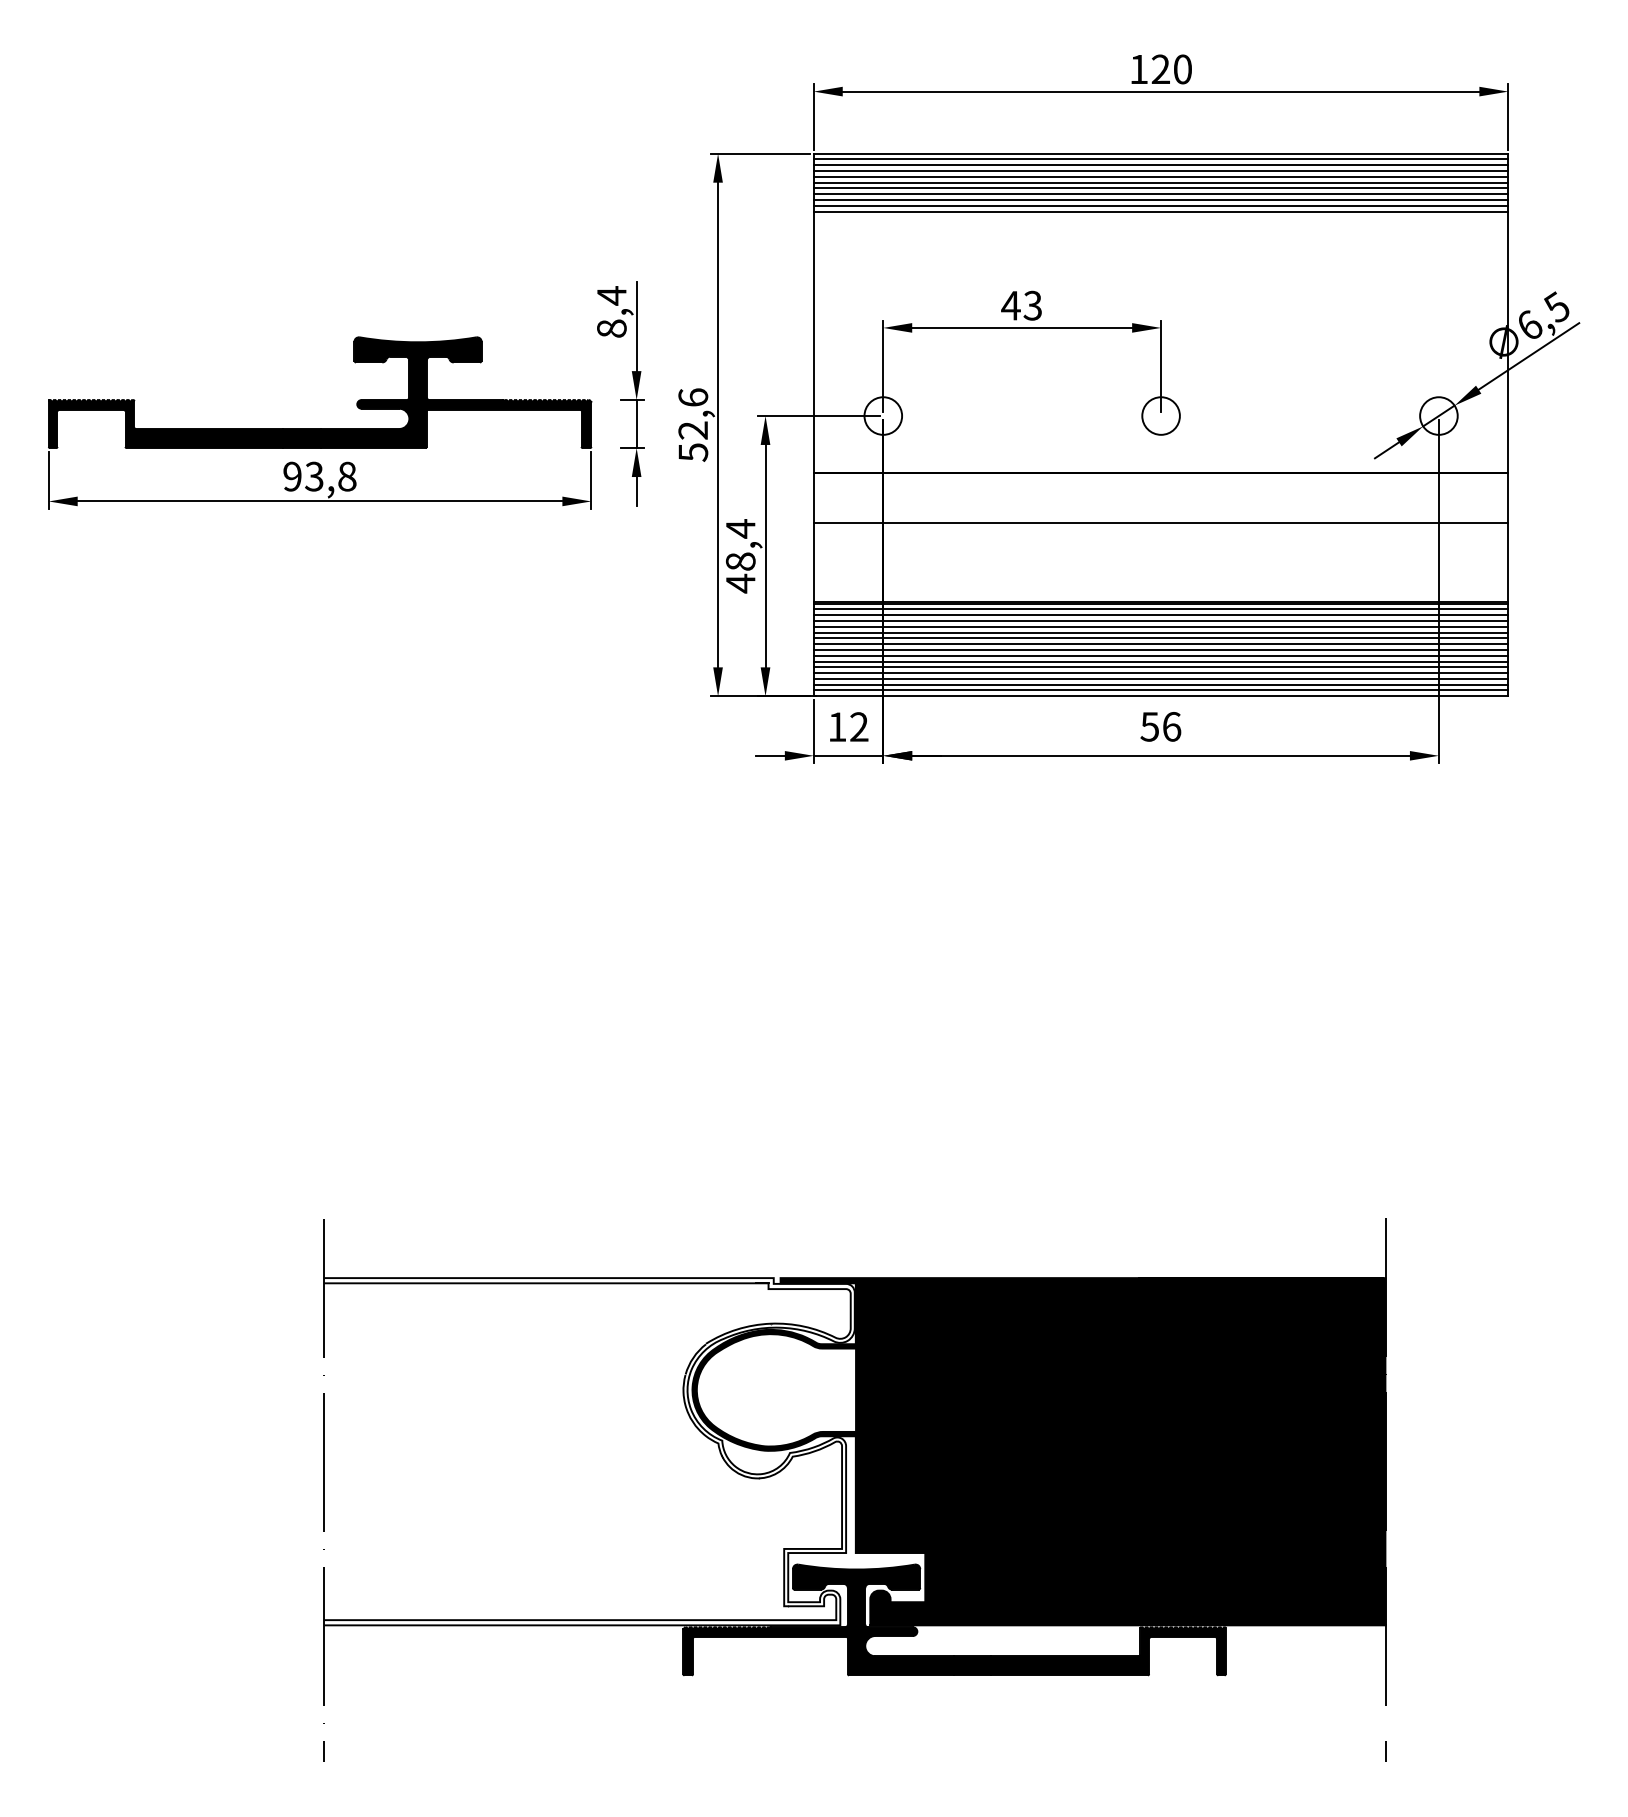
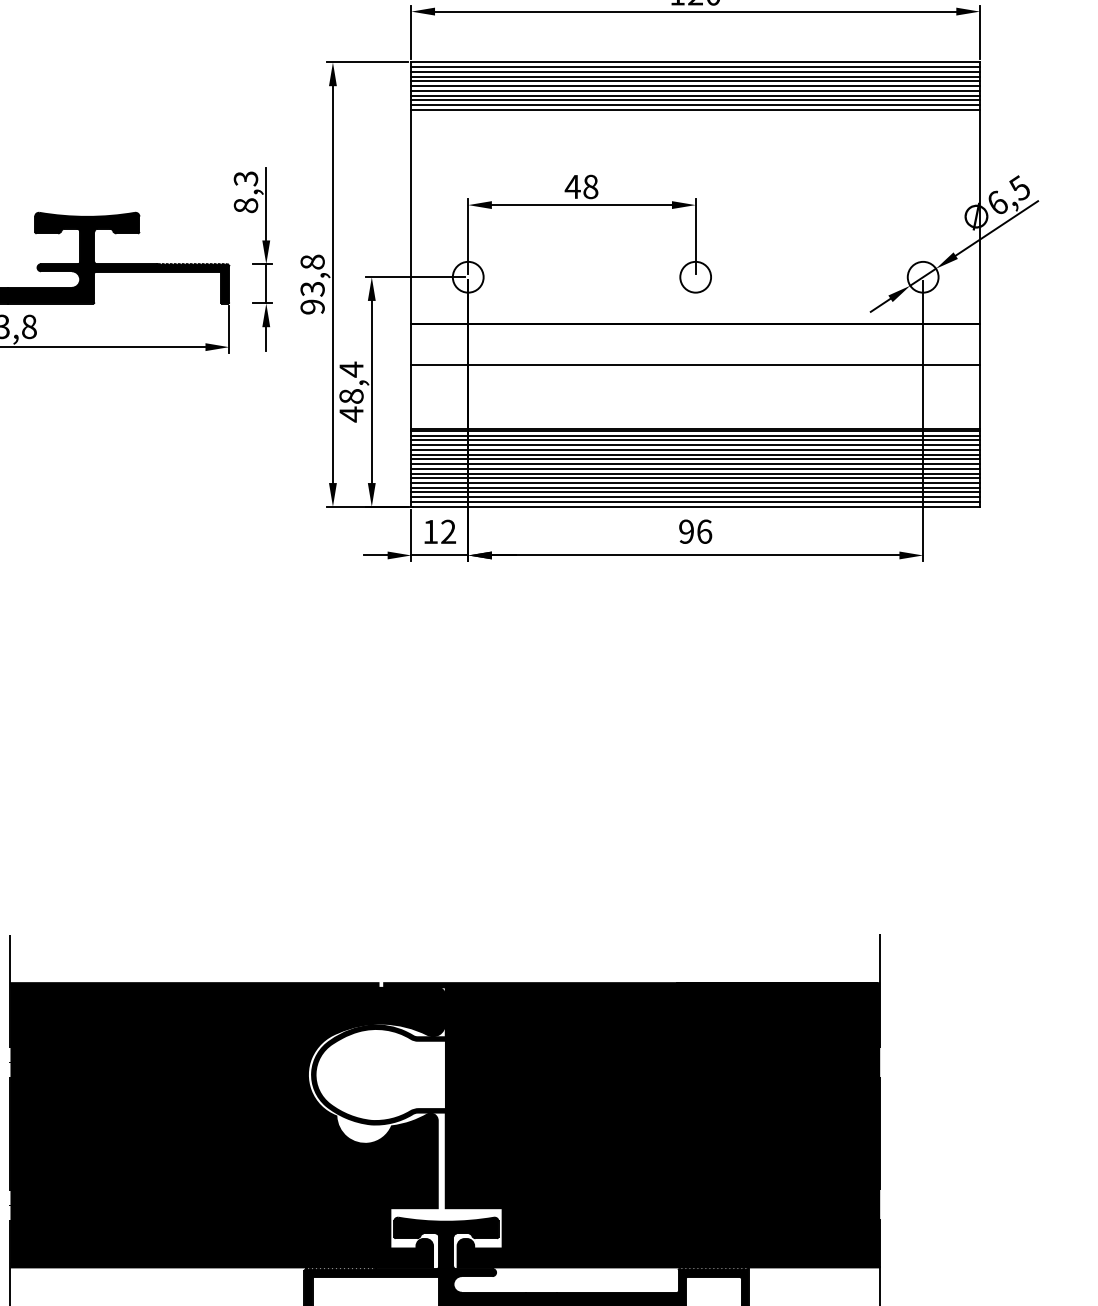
text: (611, 295) -> (245, 178), 8,4 -> 8,3
text: (1032, 305) -> (590, 186), 43 -> 48
text: (693, 424) -> (312, 284), 52,6 -> 93,8
text: (1149, 726) -> (686, 531), 56 -> 96
fill: (589, 1451) -> (227, 1125), added

